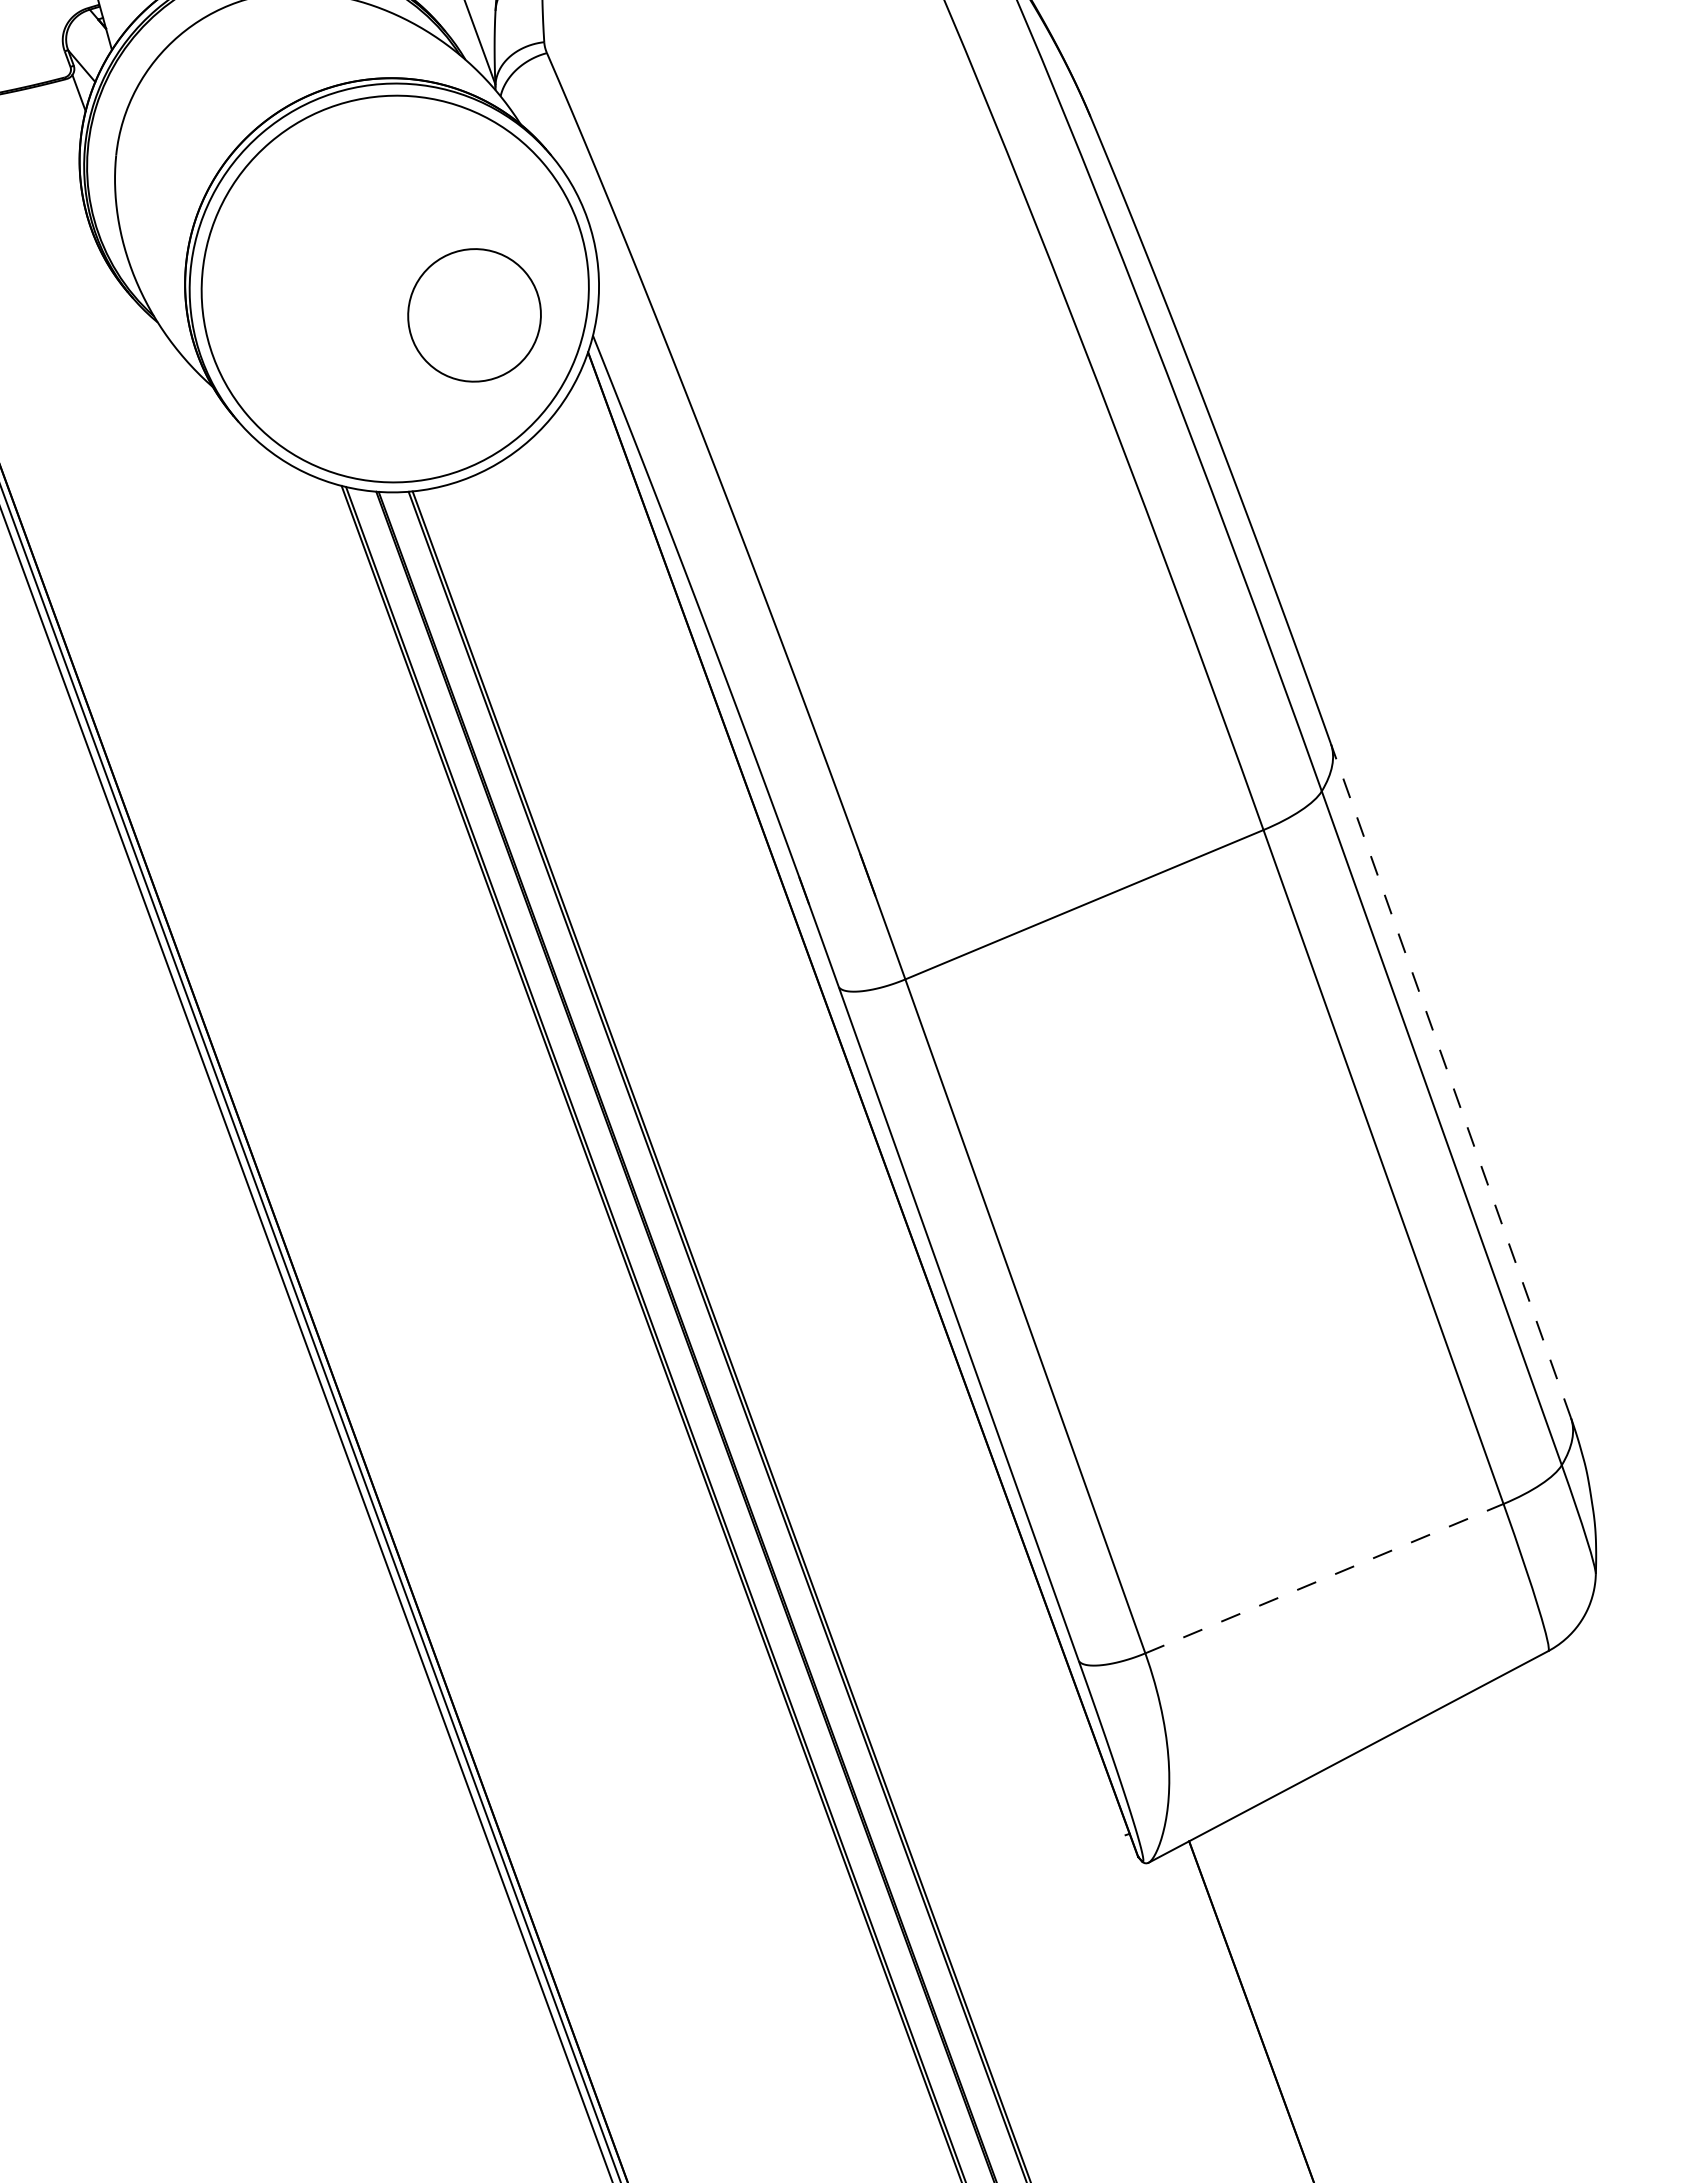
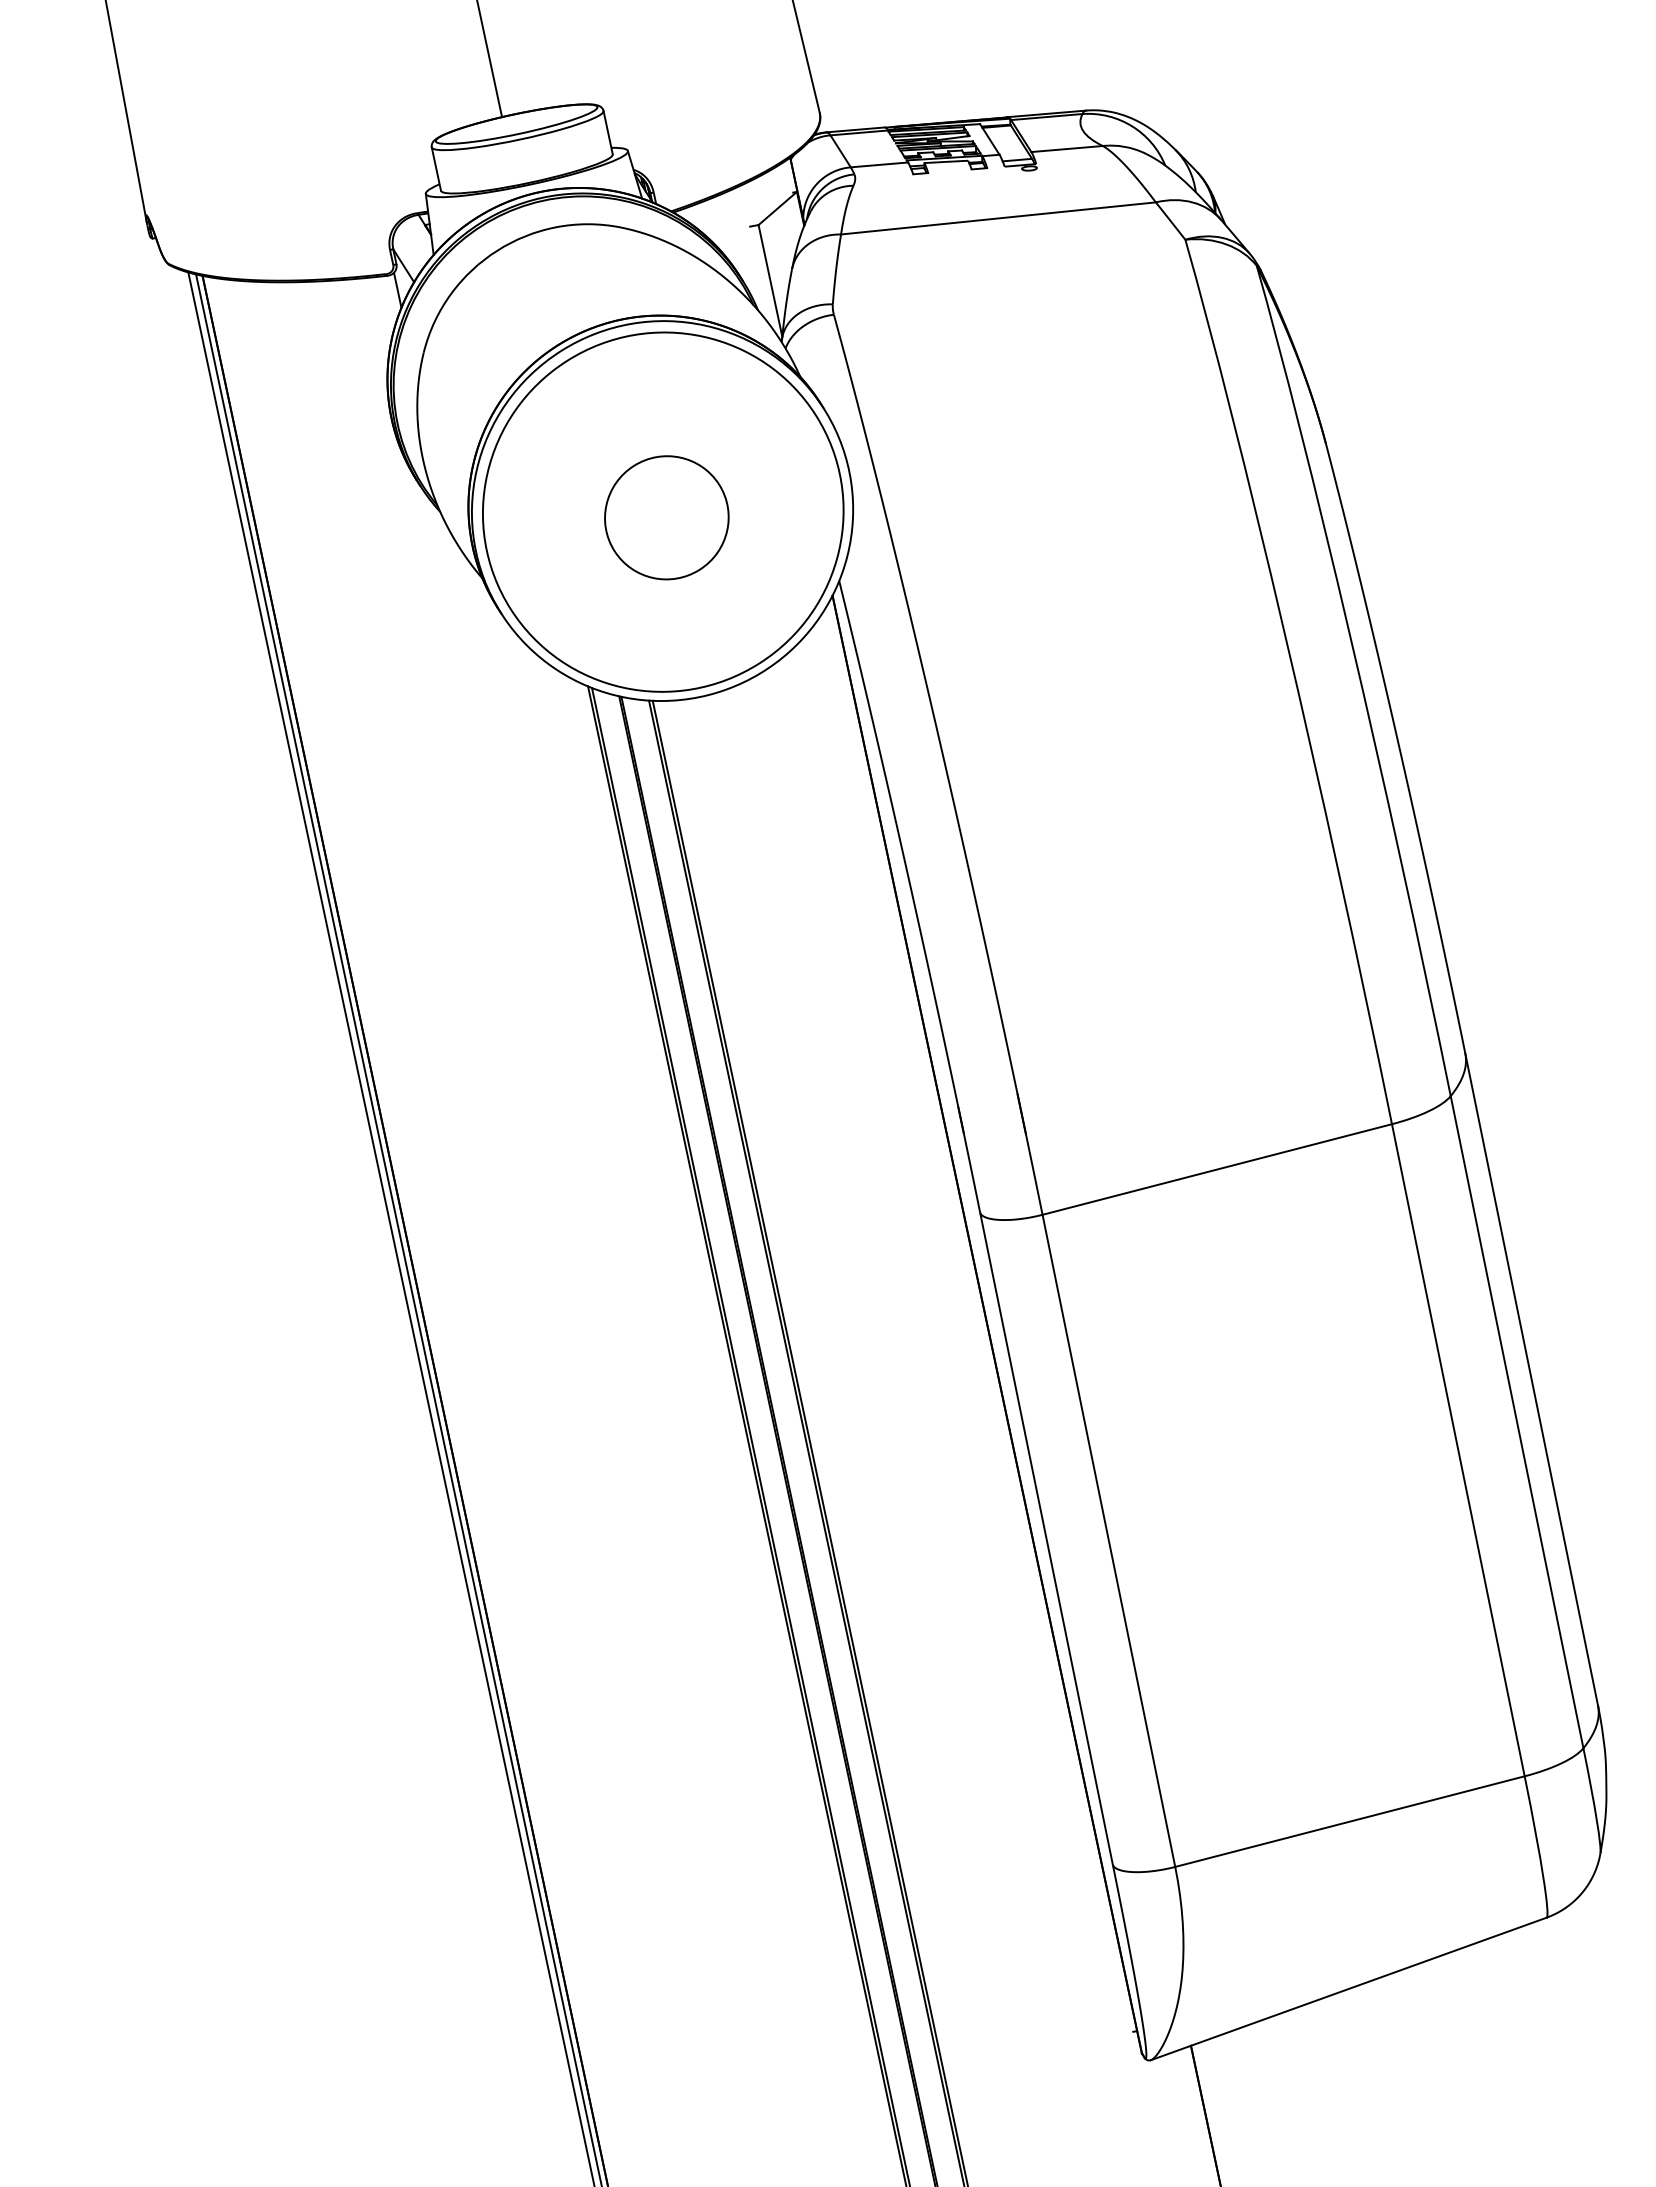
part: (474, 315) -> (666, 517), moved
line: (1450, 1080) -> (1531, 1379), dashed -> solid
line: (1324, 1578) -> (1350, 1821), dashed -> solid

